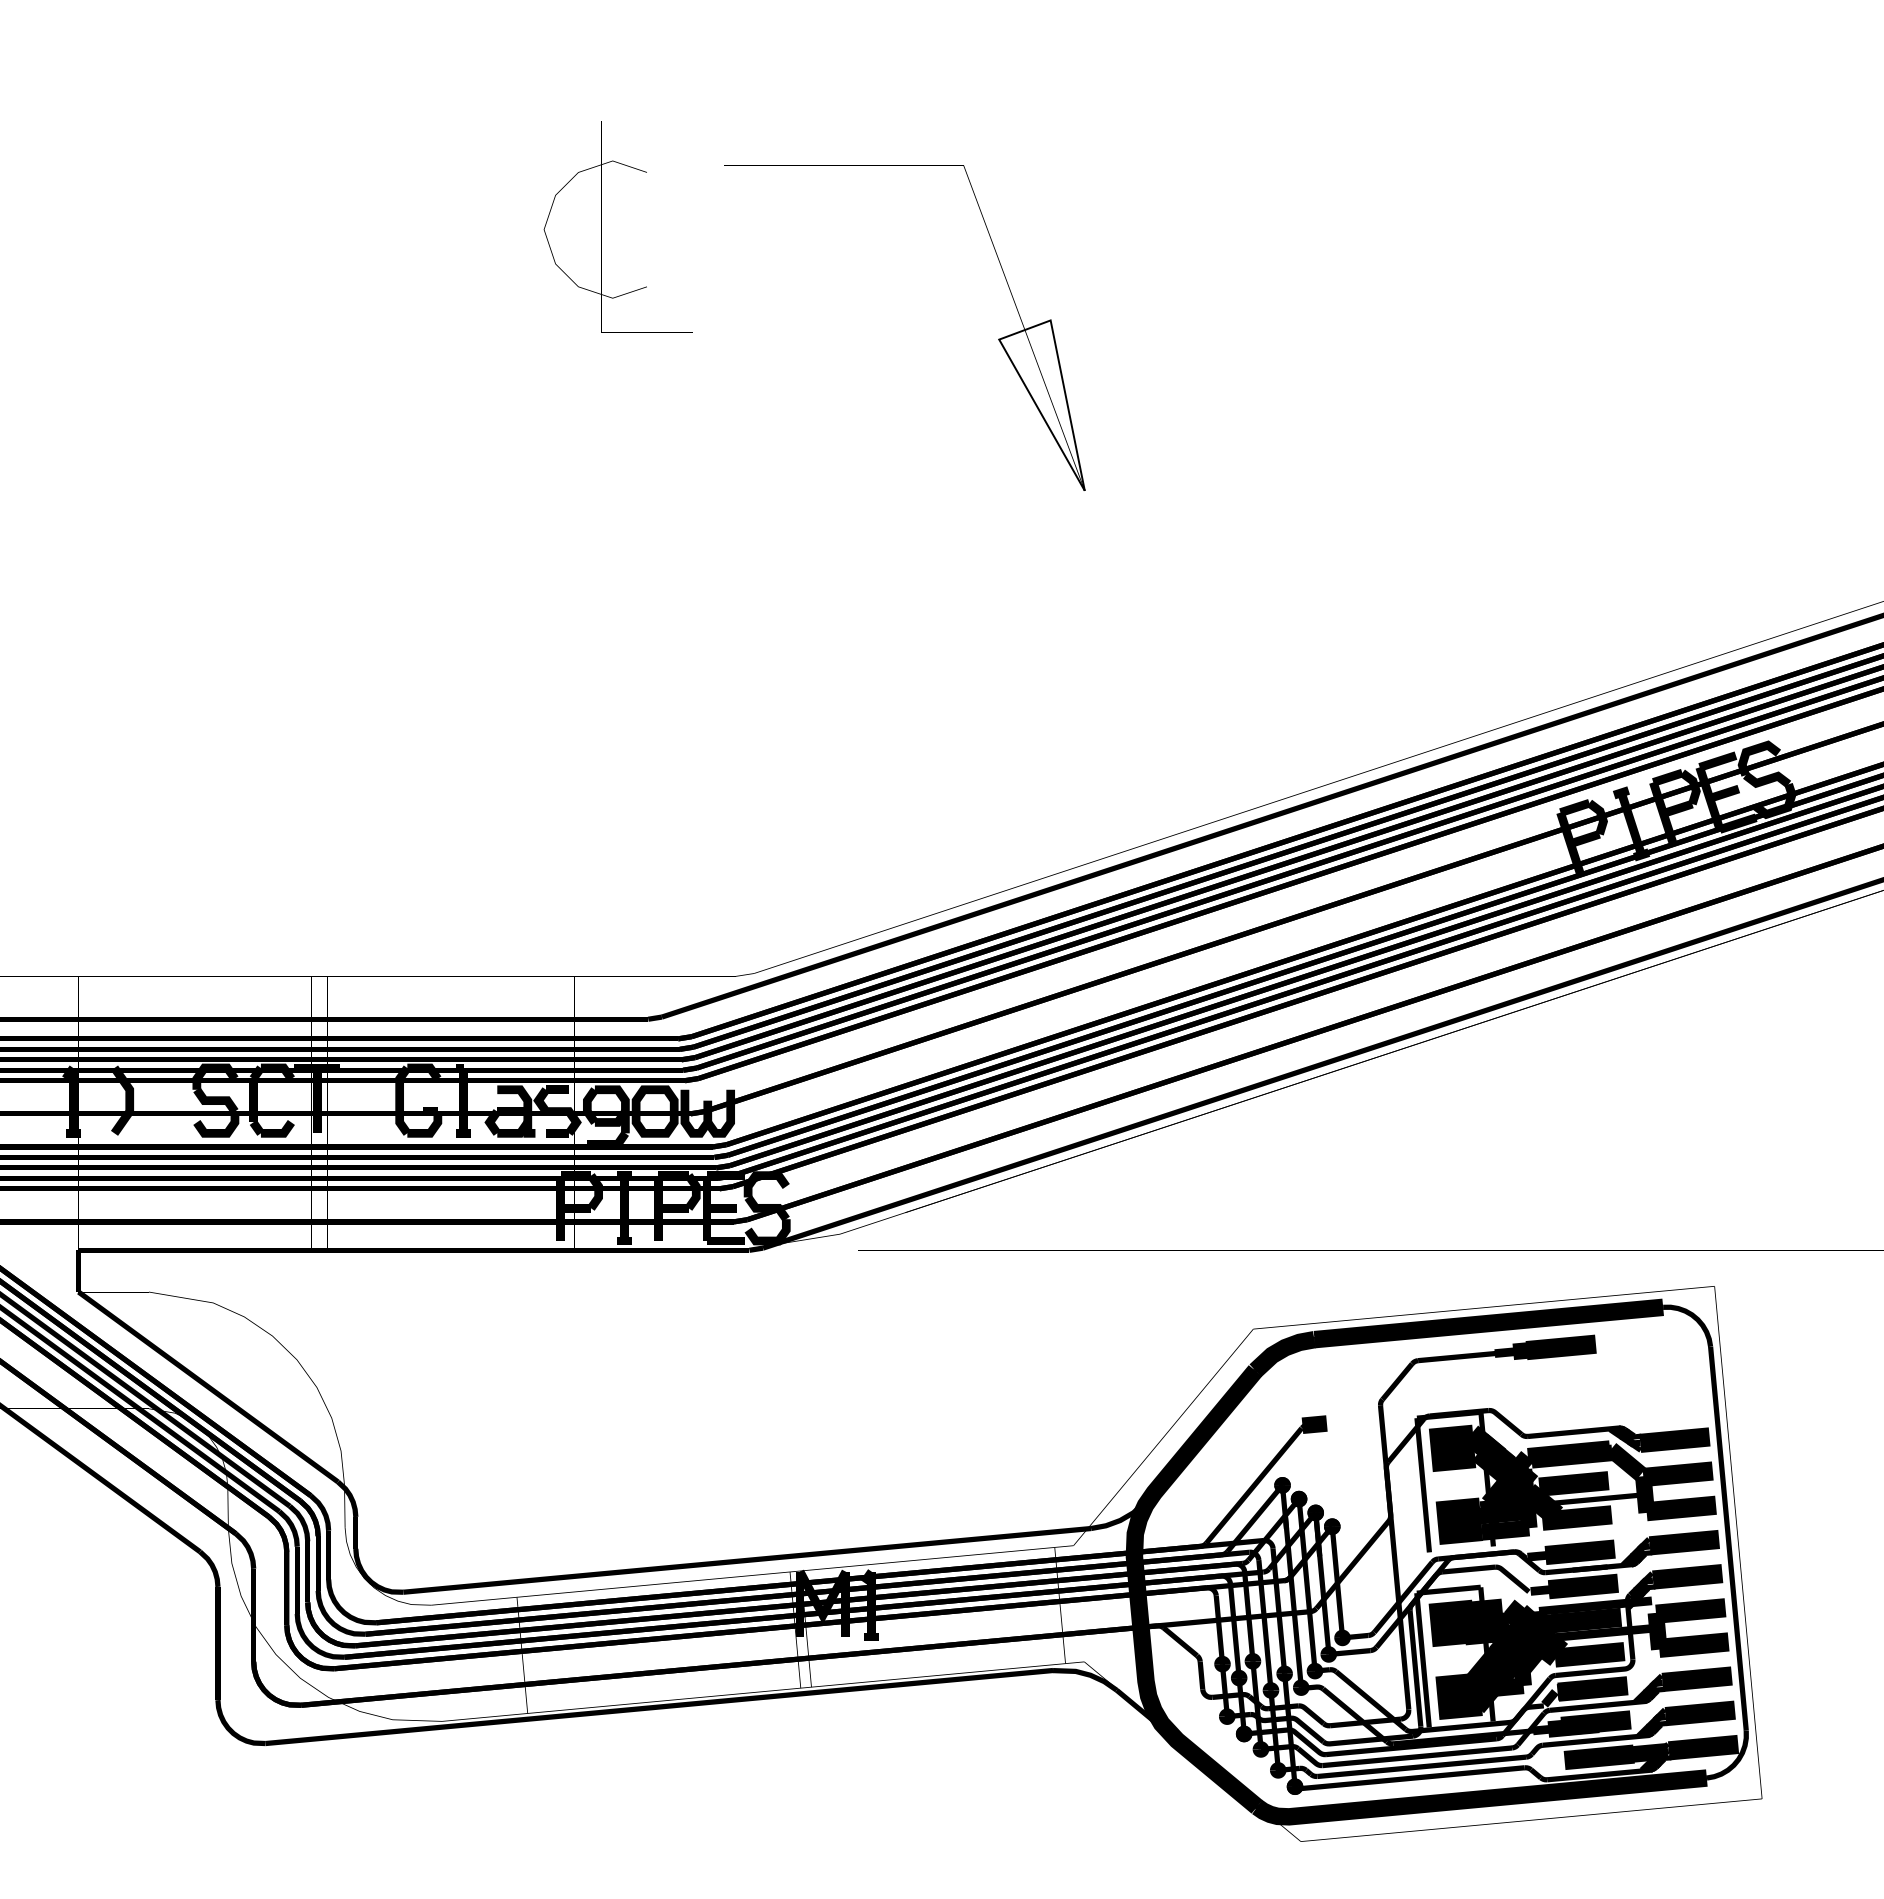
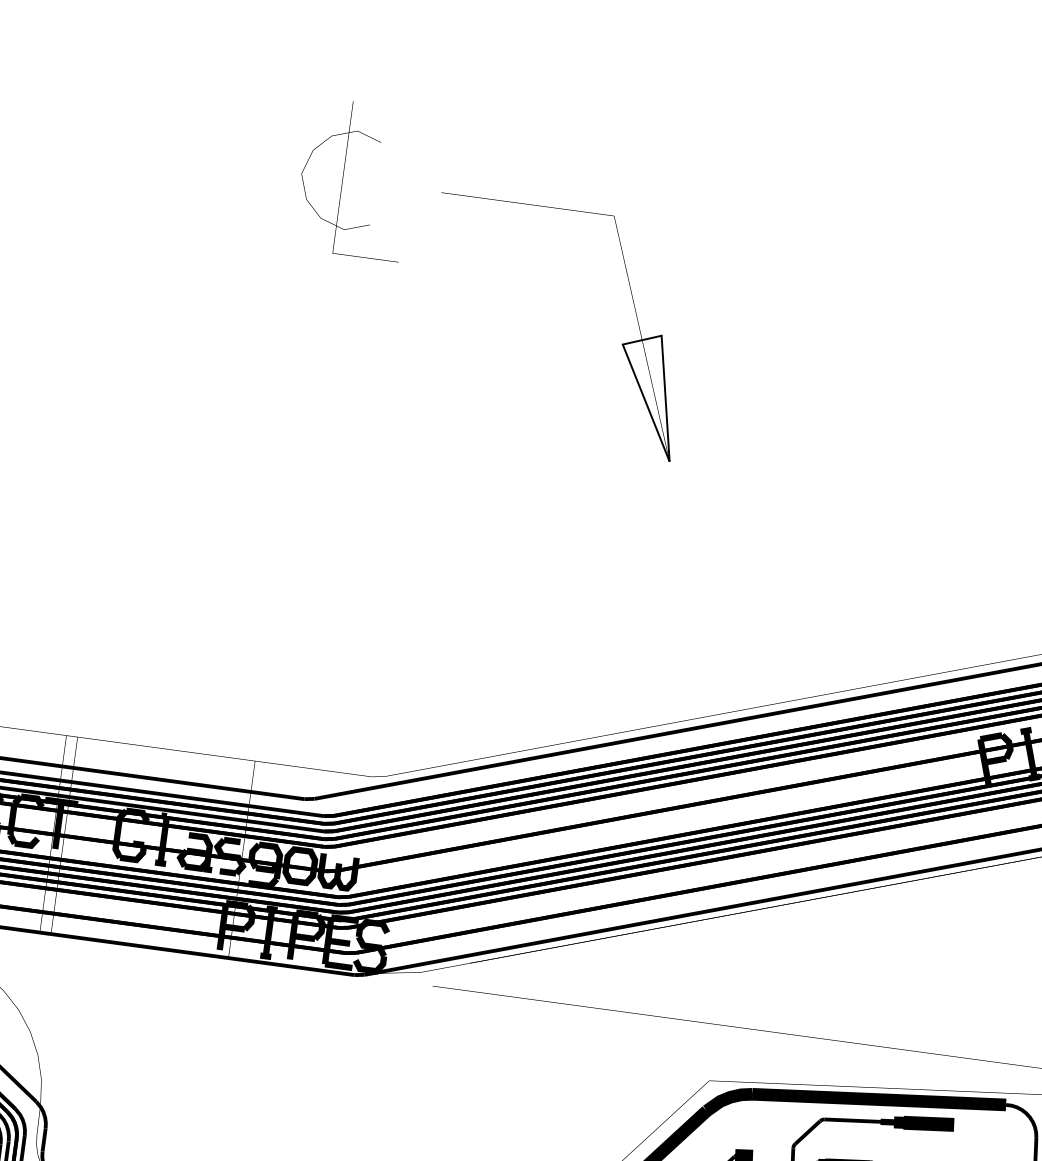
part: (601, 226) -> (343, 177), moved

